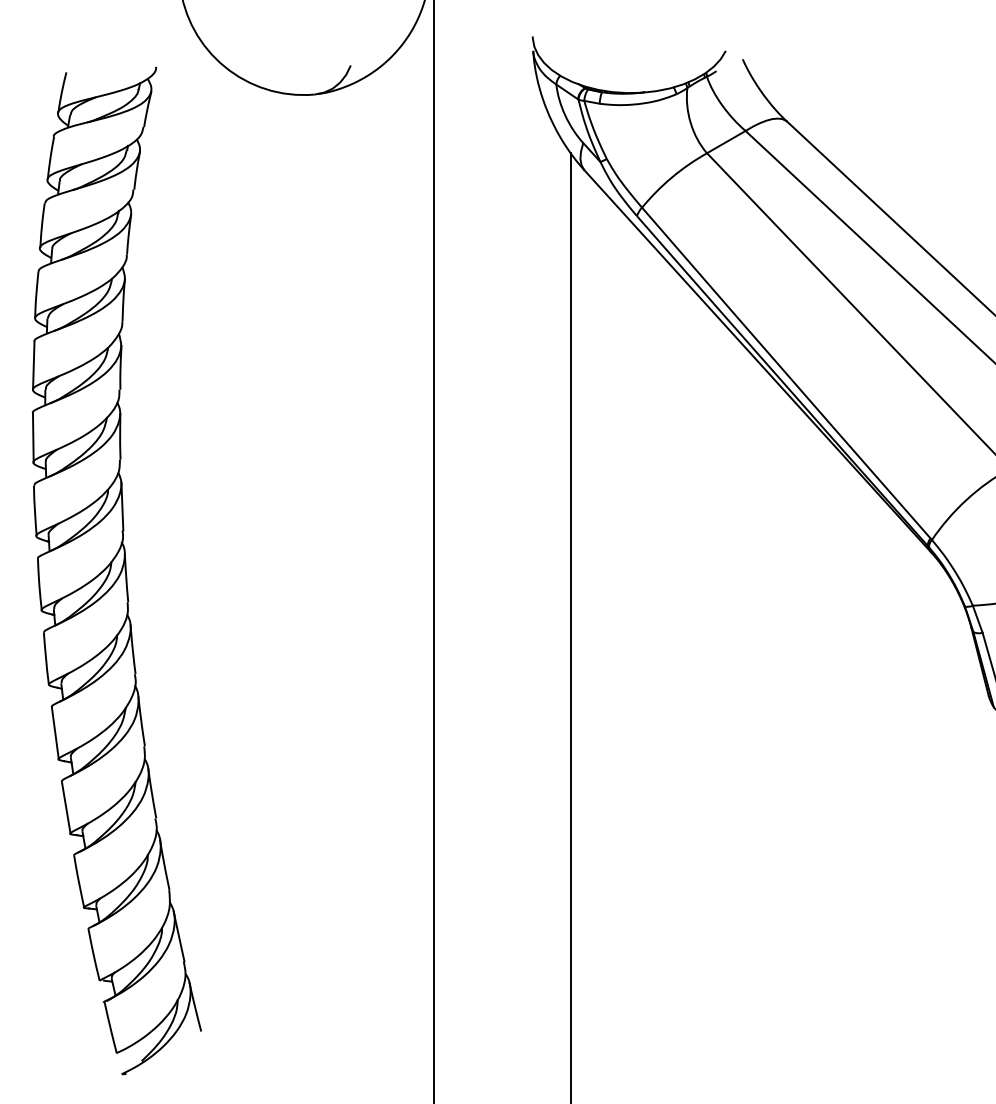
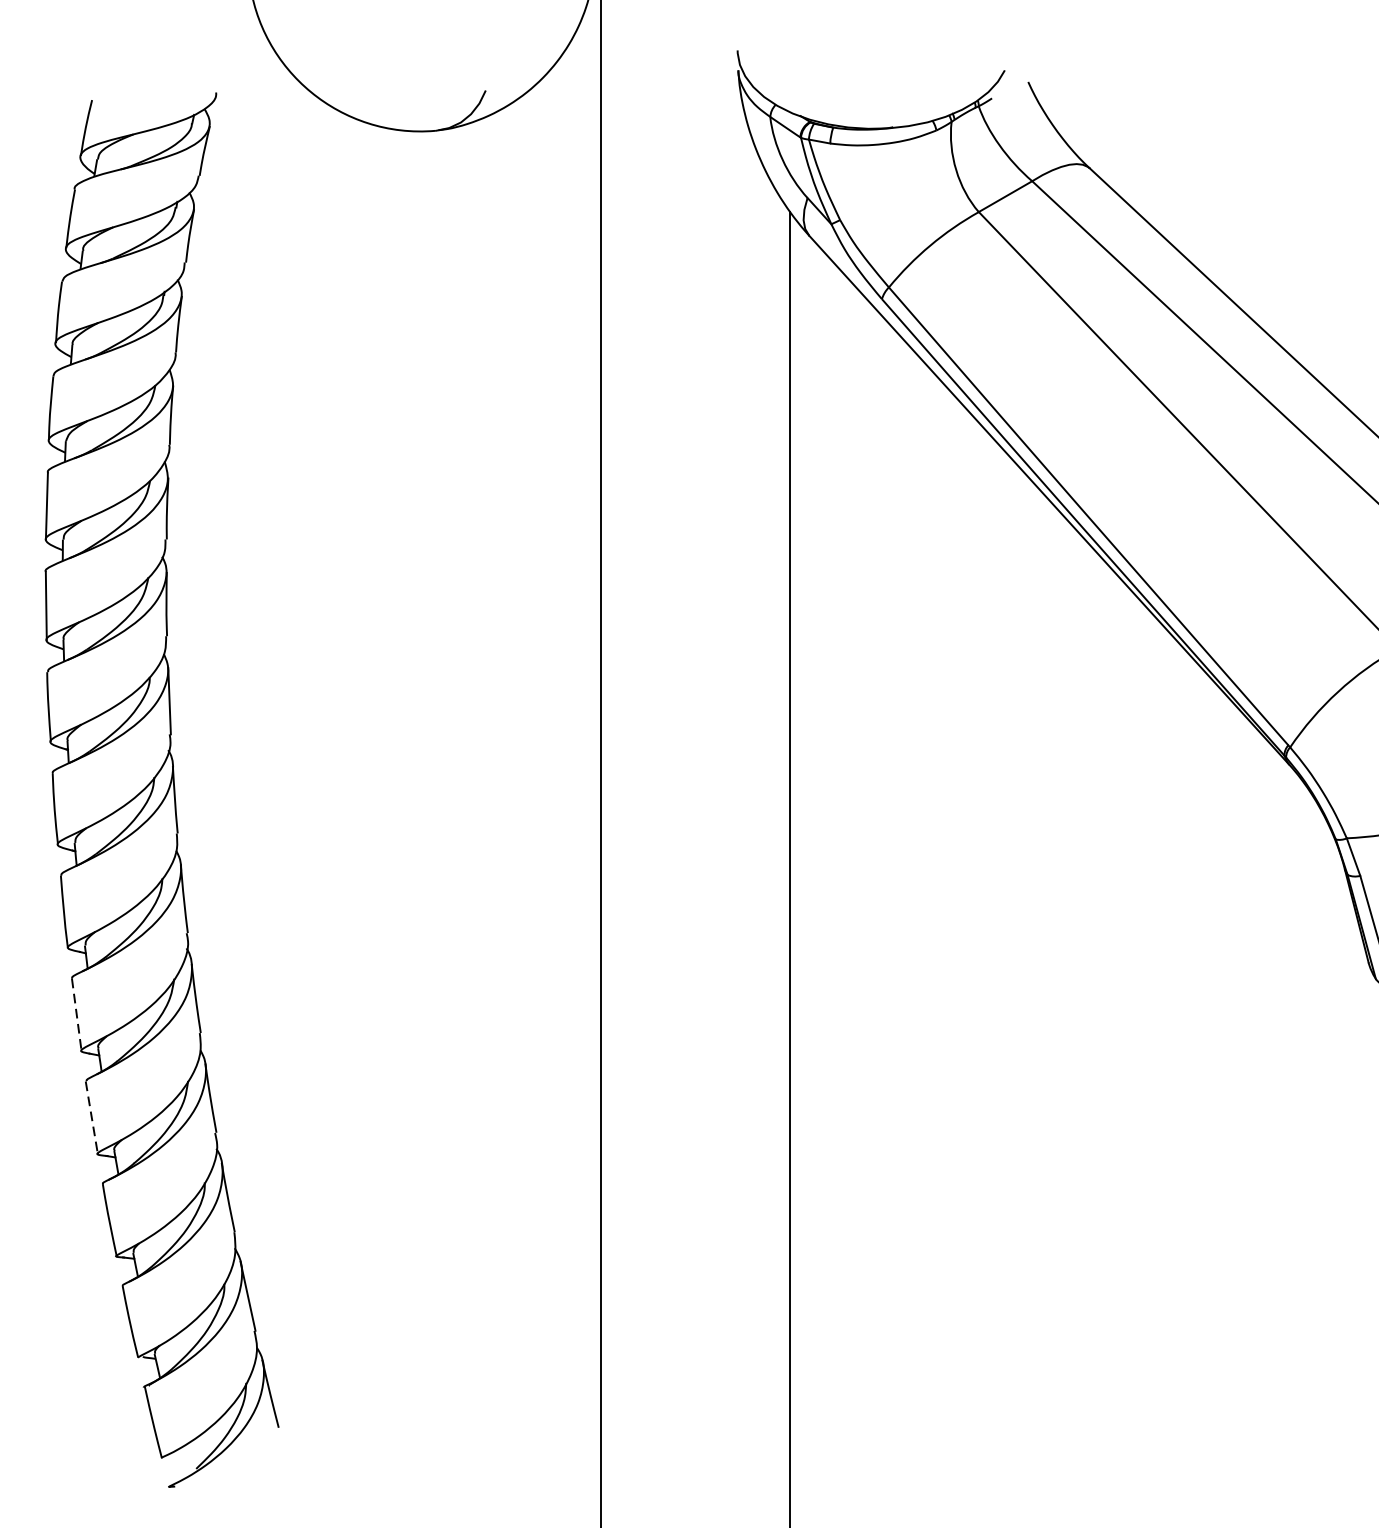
line: (55, 733) -> (76, 1015), solid -> dashed
line: (66, 808) -> (92, 1119), solid -> dashed

